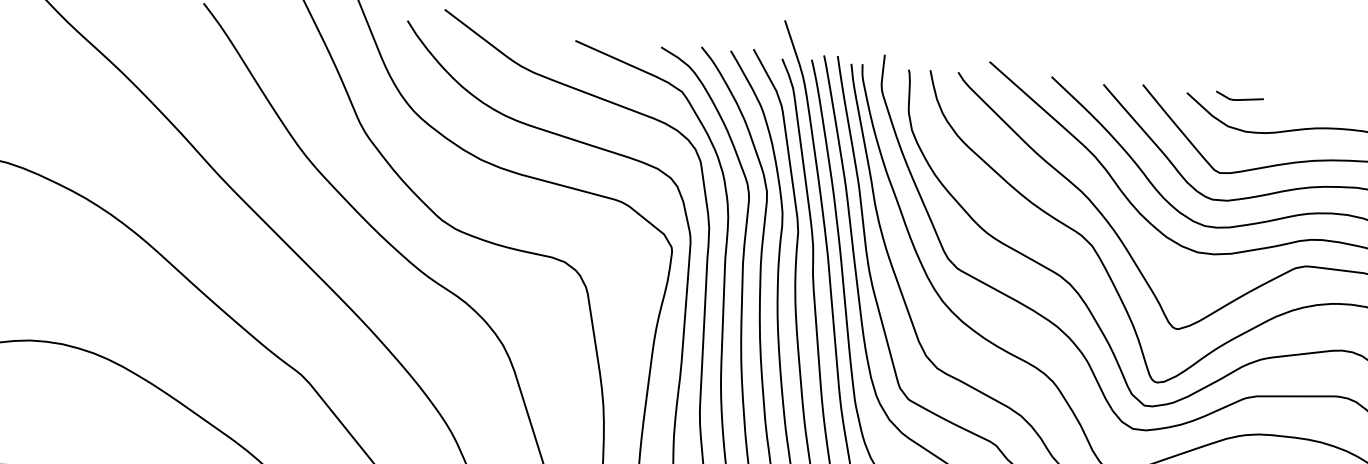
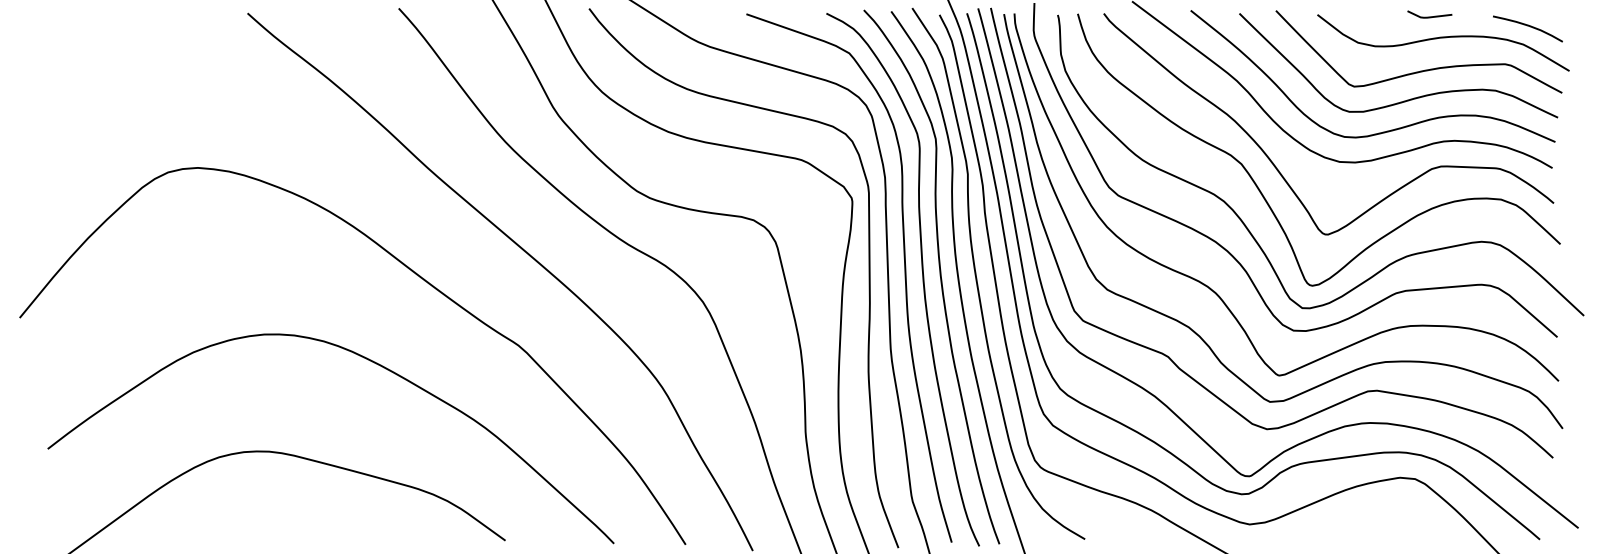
line: (1239, 99) -> (1429, 16), moved

